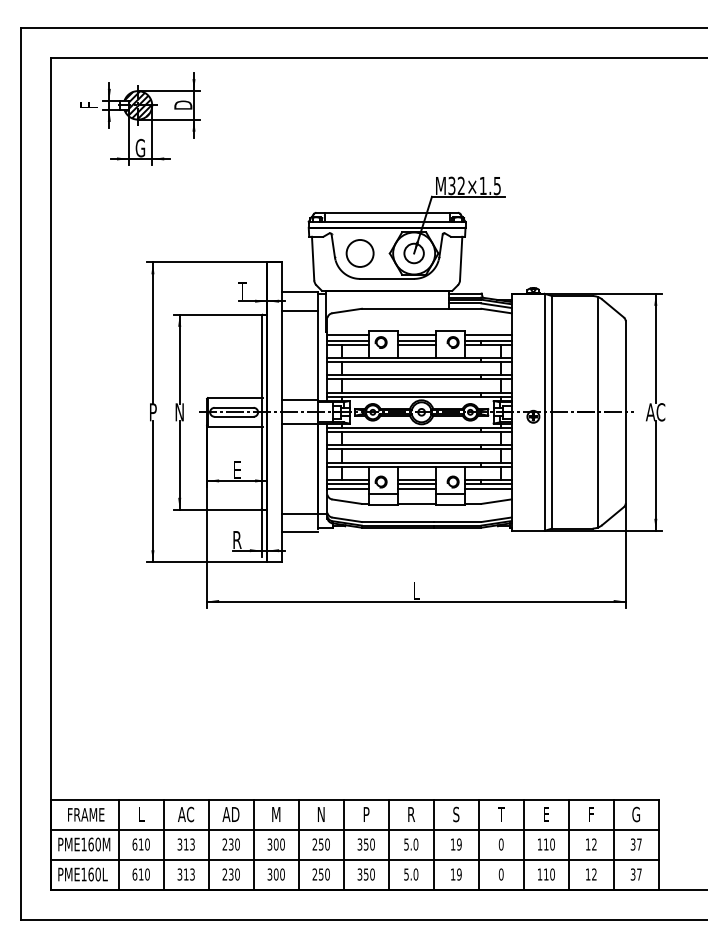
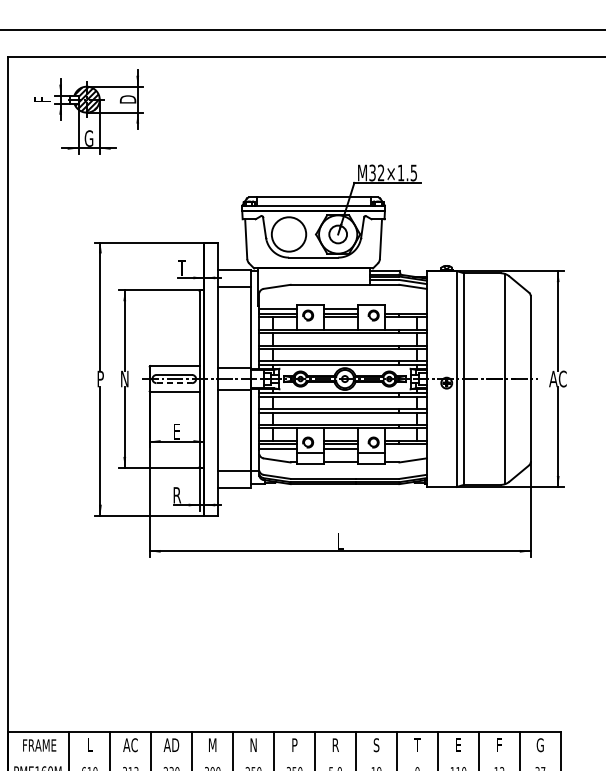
circle: (359, 252) -> (288, 233), size x1.4
line: (488, 335) -> (405, 309), removed
line: (234, 416) -> (174, 382), solid -> dashed
line: (488, 489) -> (405, 449), removed
line: (354, 829) -> (283, 758), removed

